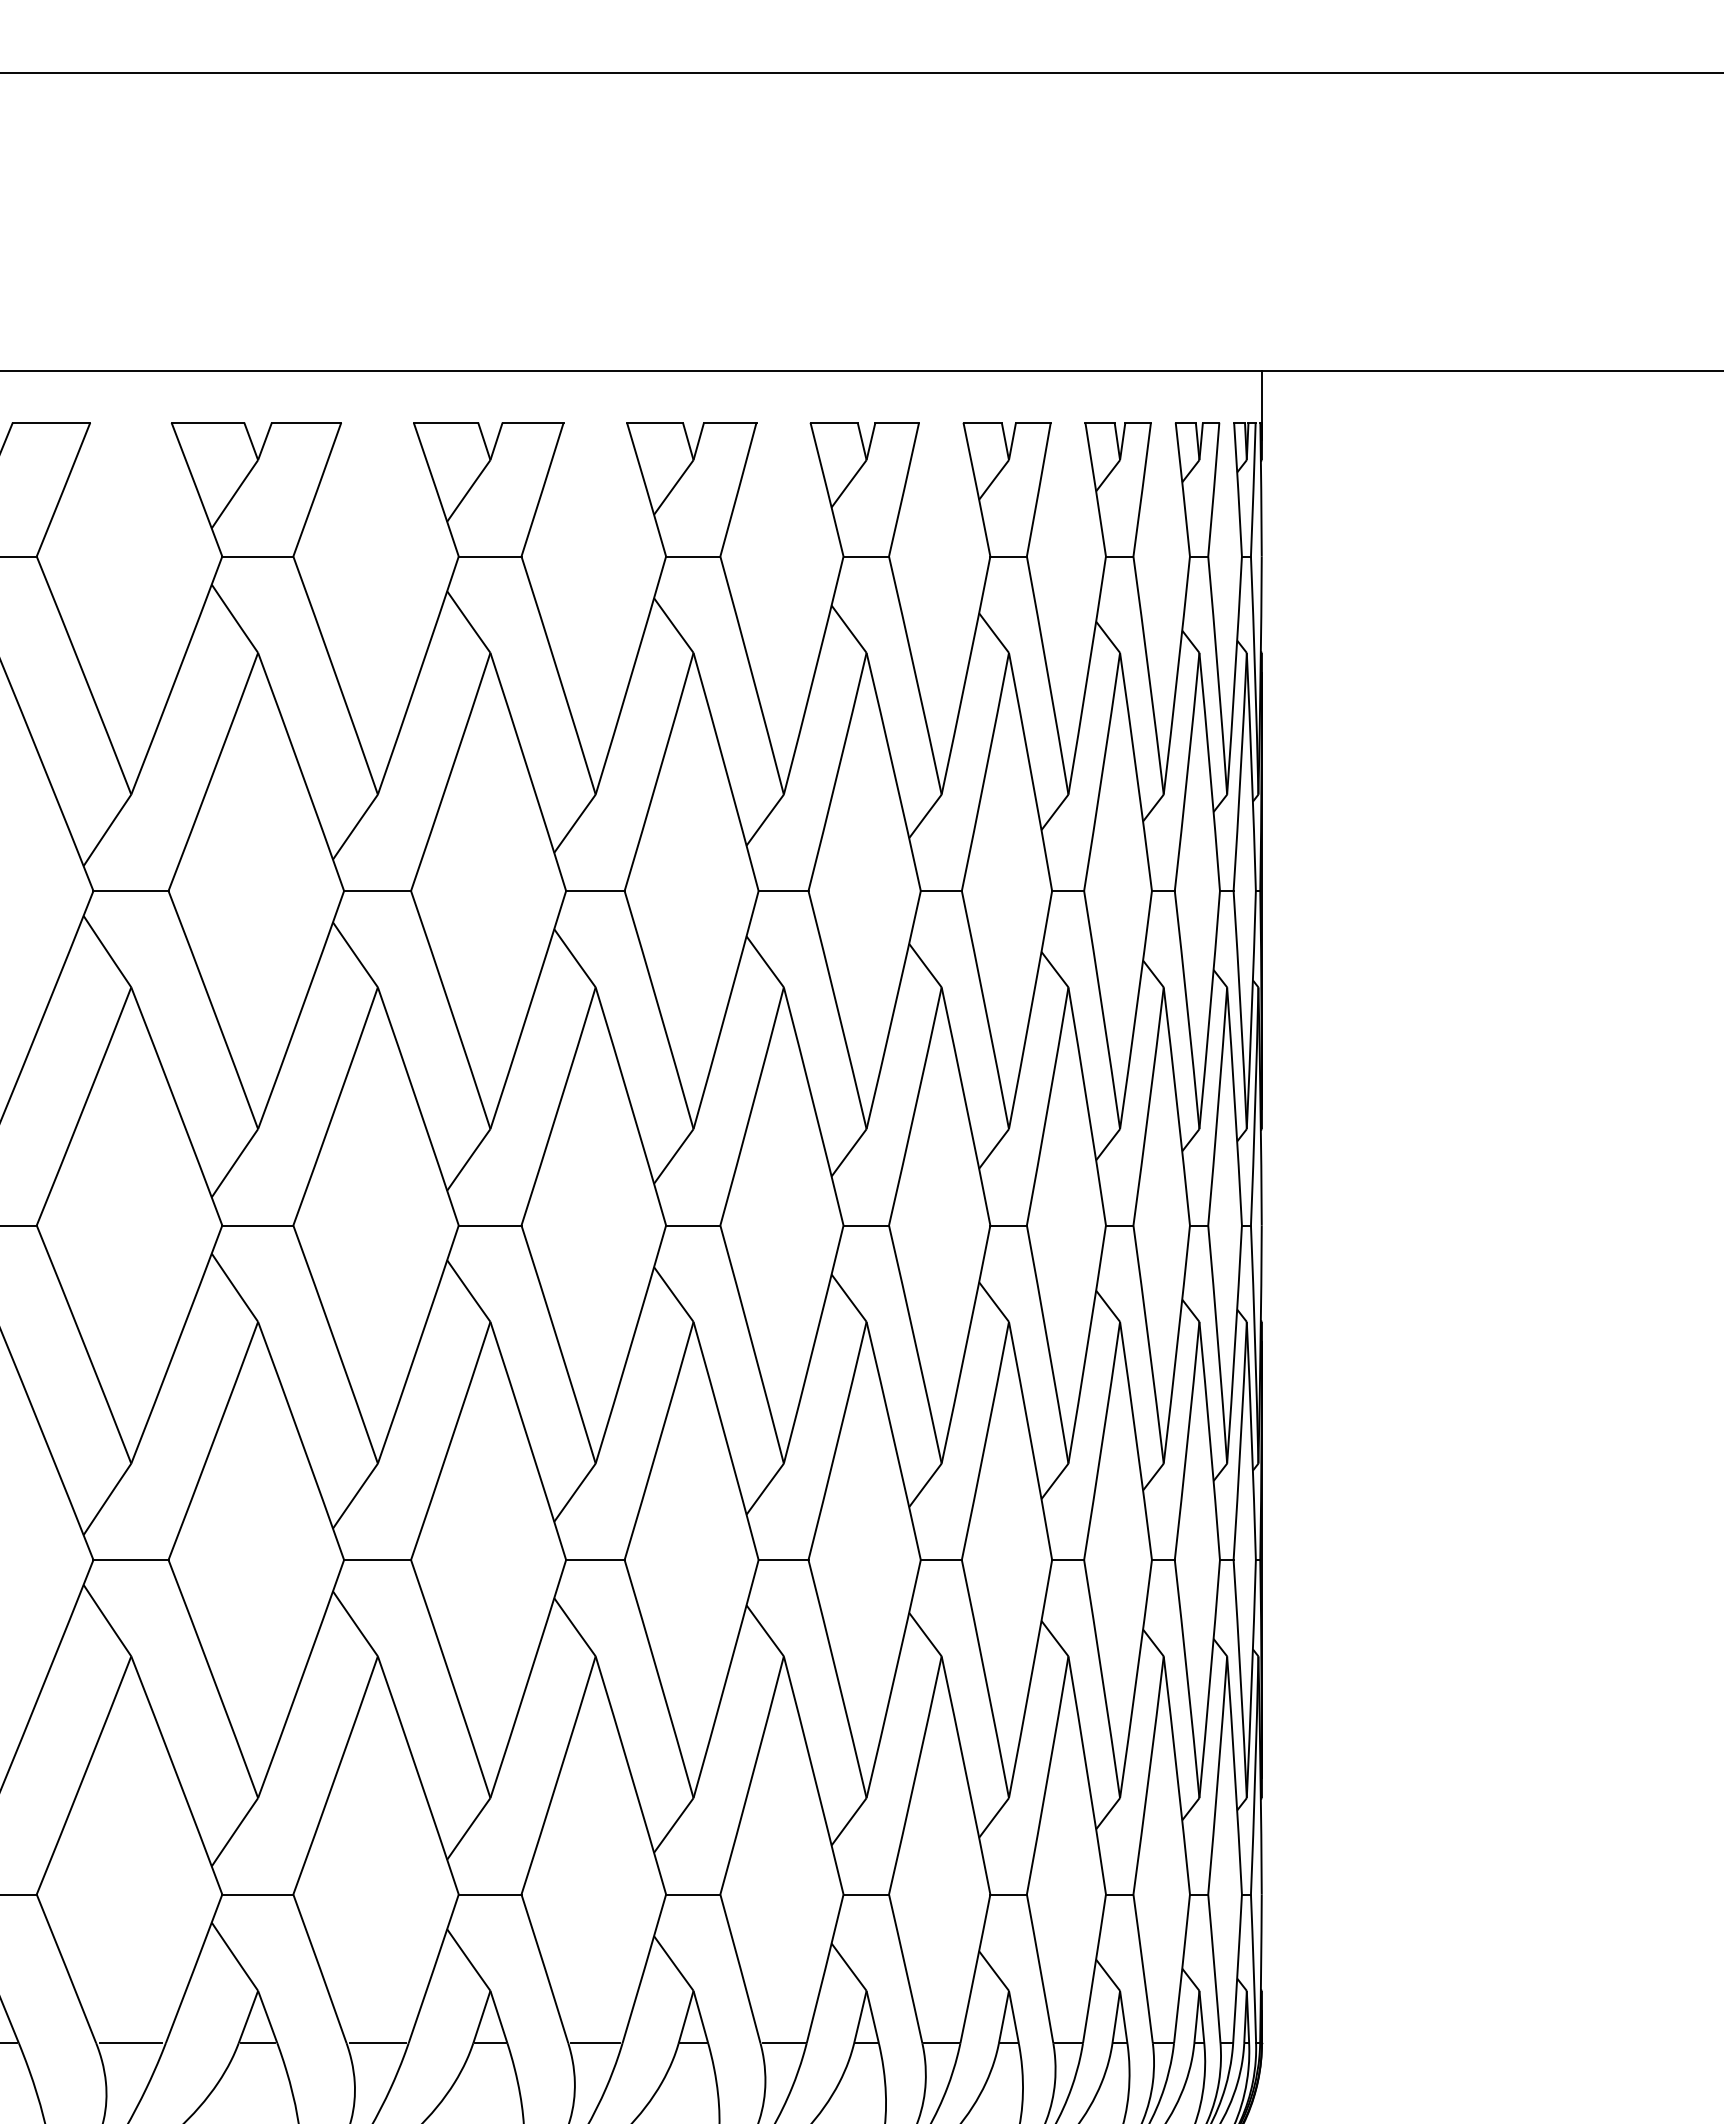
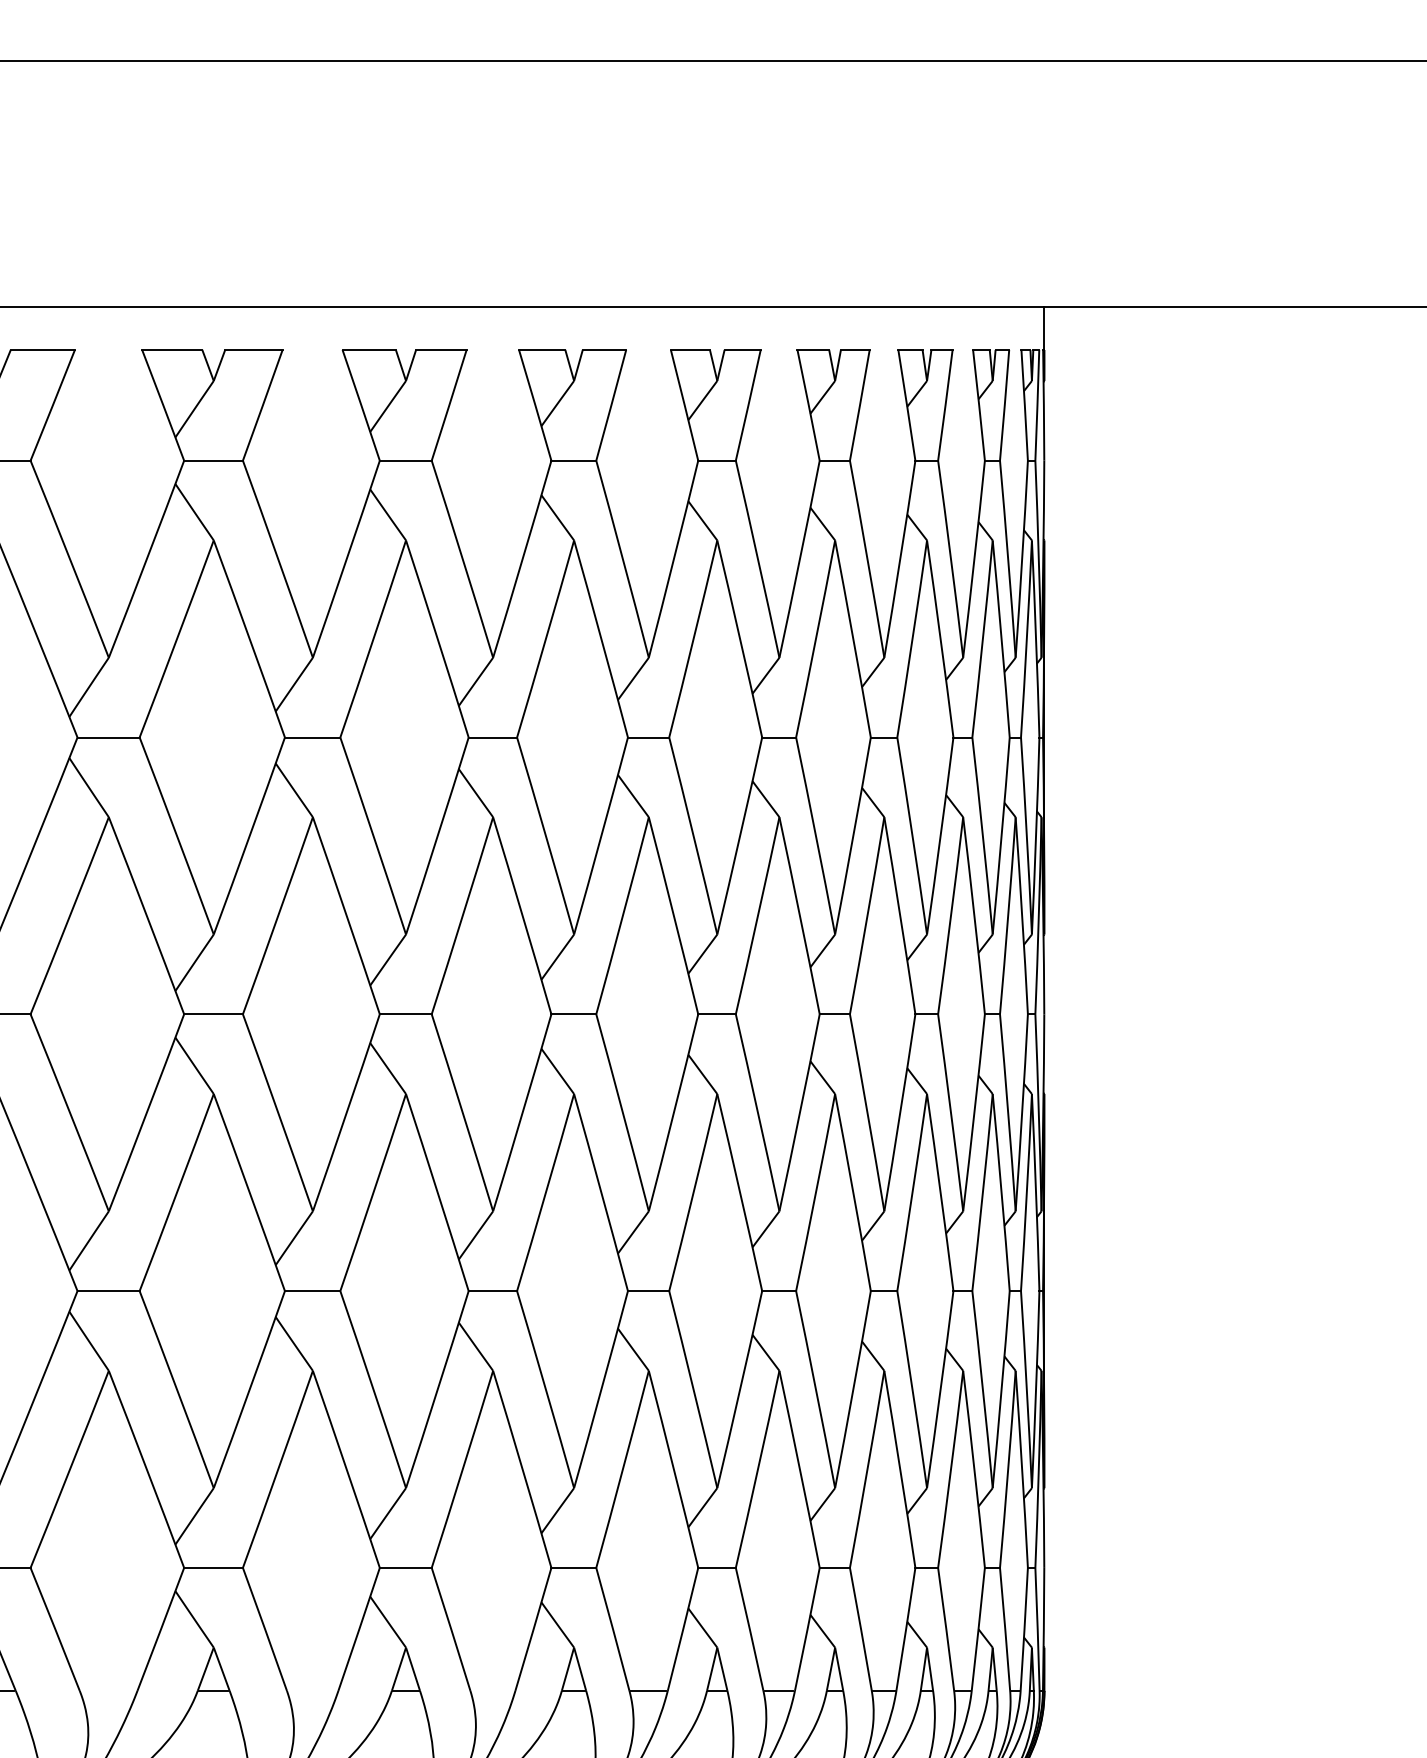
line: (130, 2043) -> (108, 1691), removed
line: (377, 2043) -> (312, 1691), removed
line: (595, 2043) -> (492, 1691), removed

